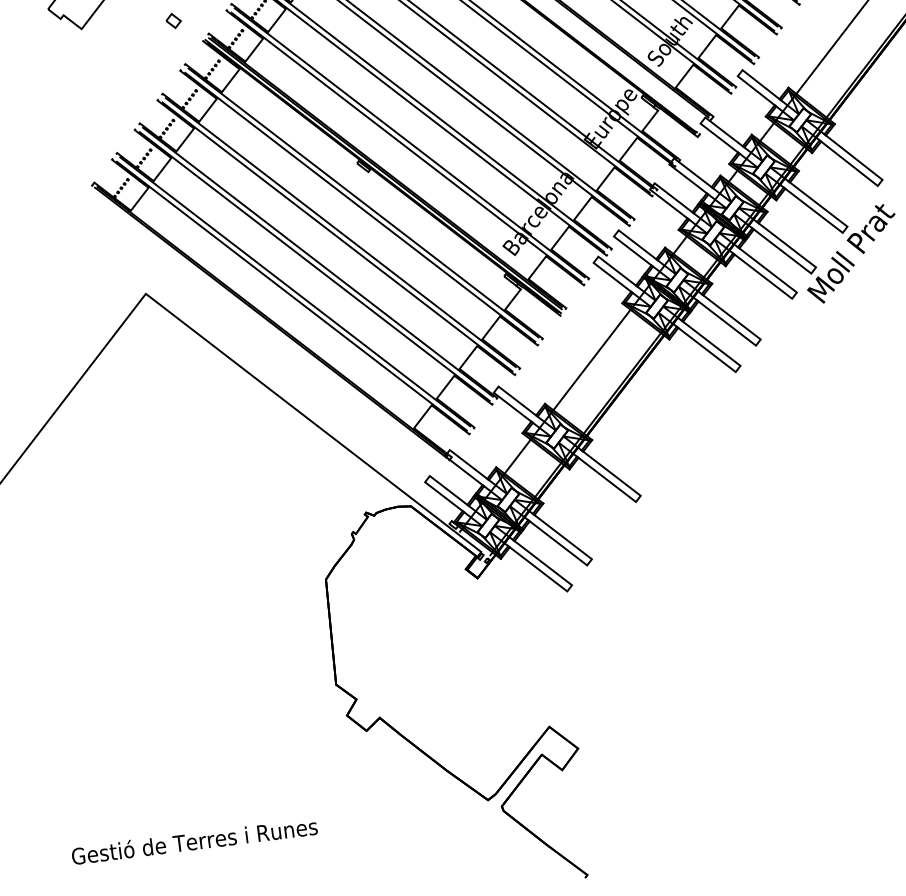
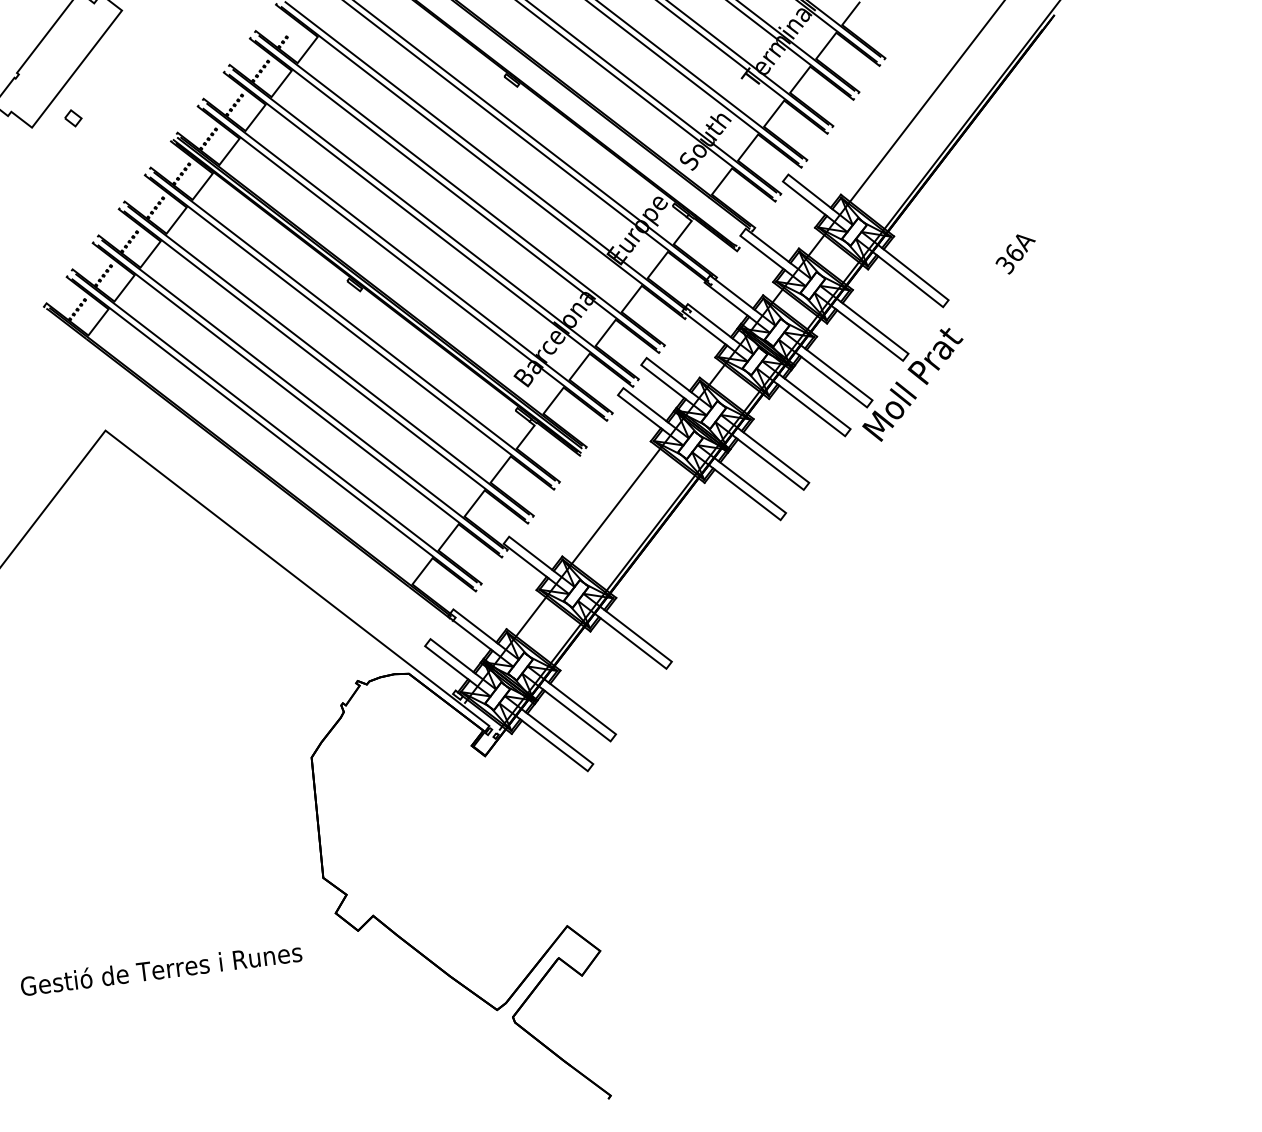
part: (173, 21) -> (73, 118), moved
text: (194, 843) -> (161, 971), moved

